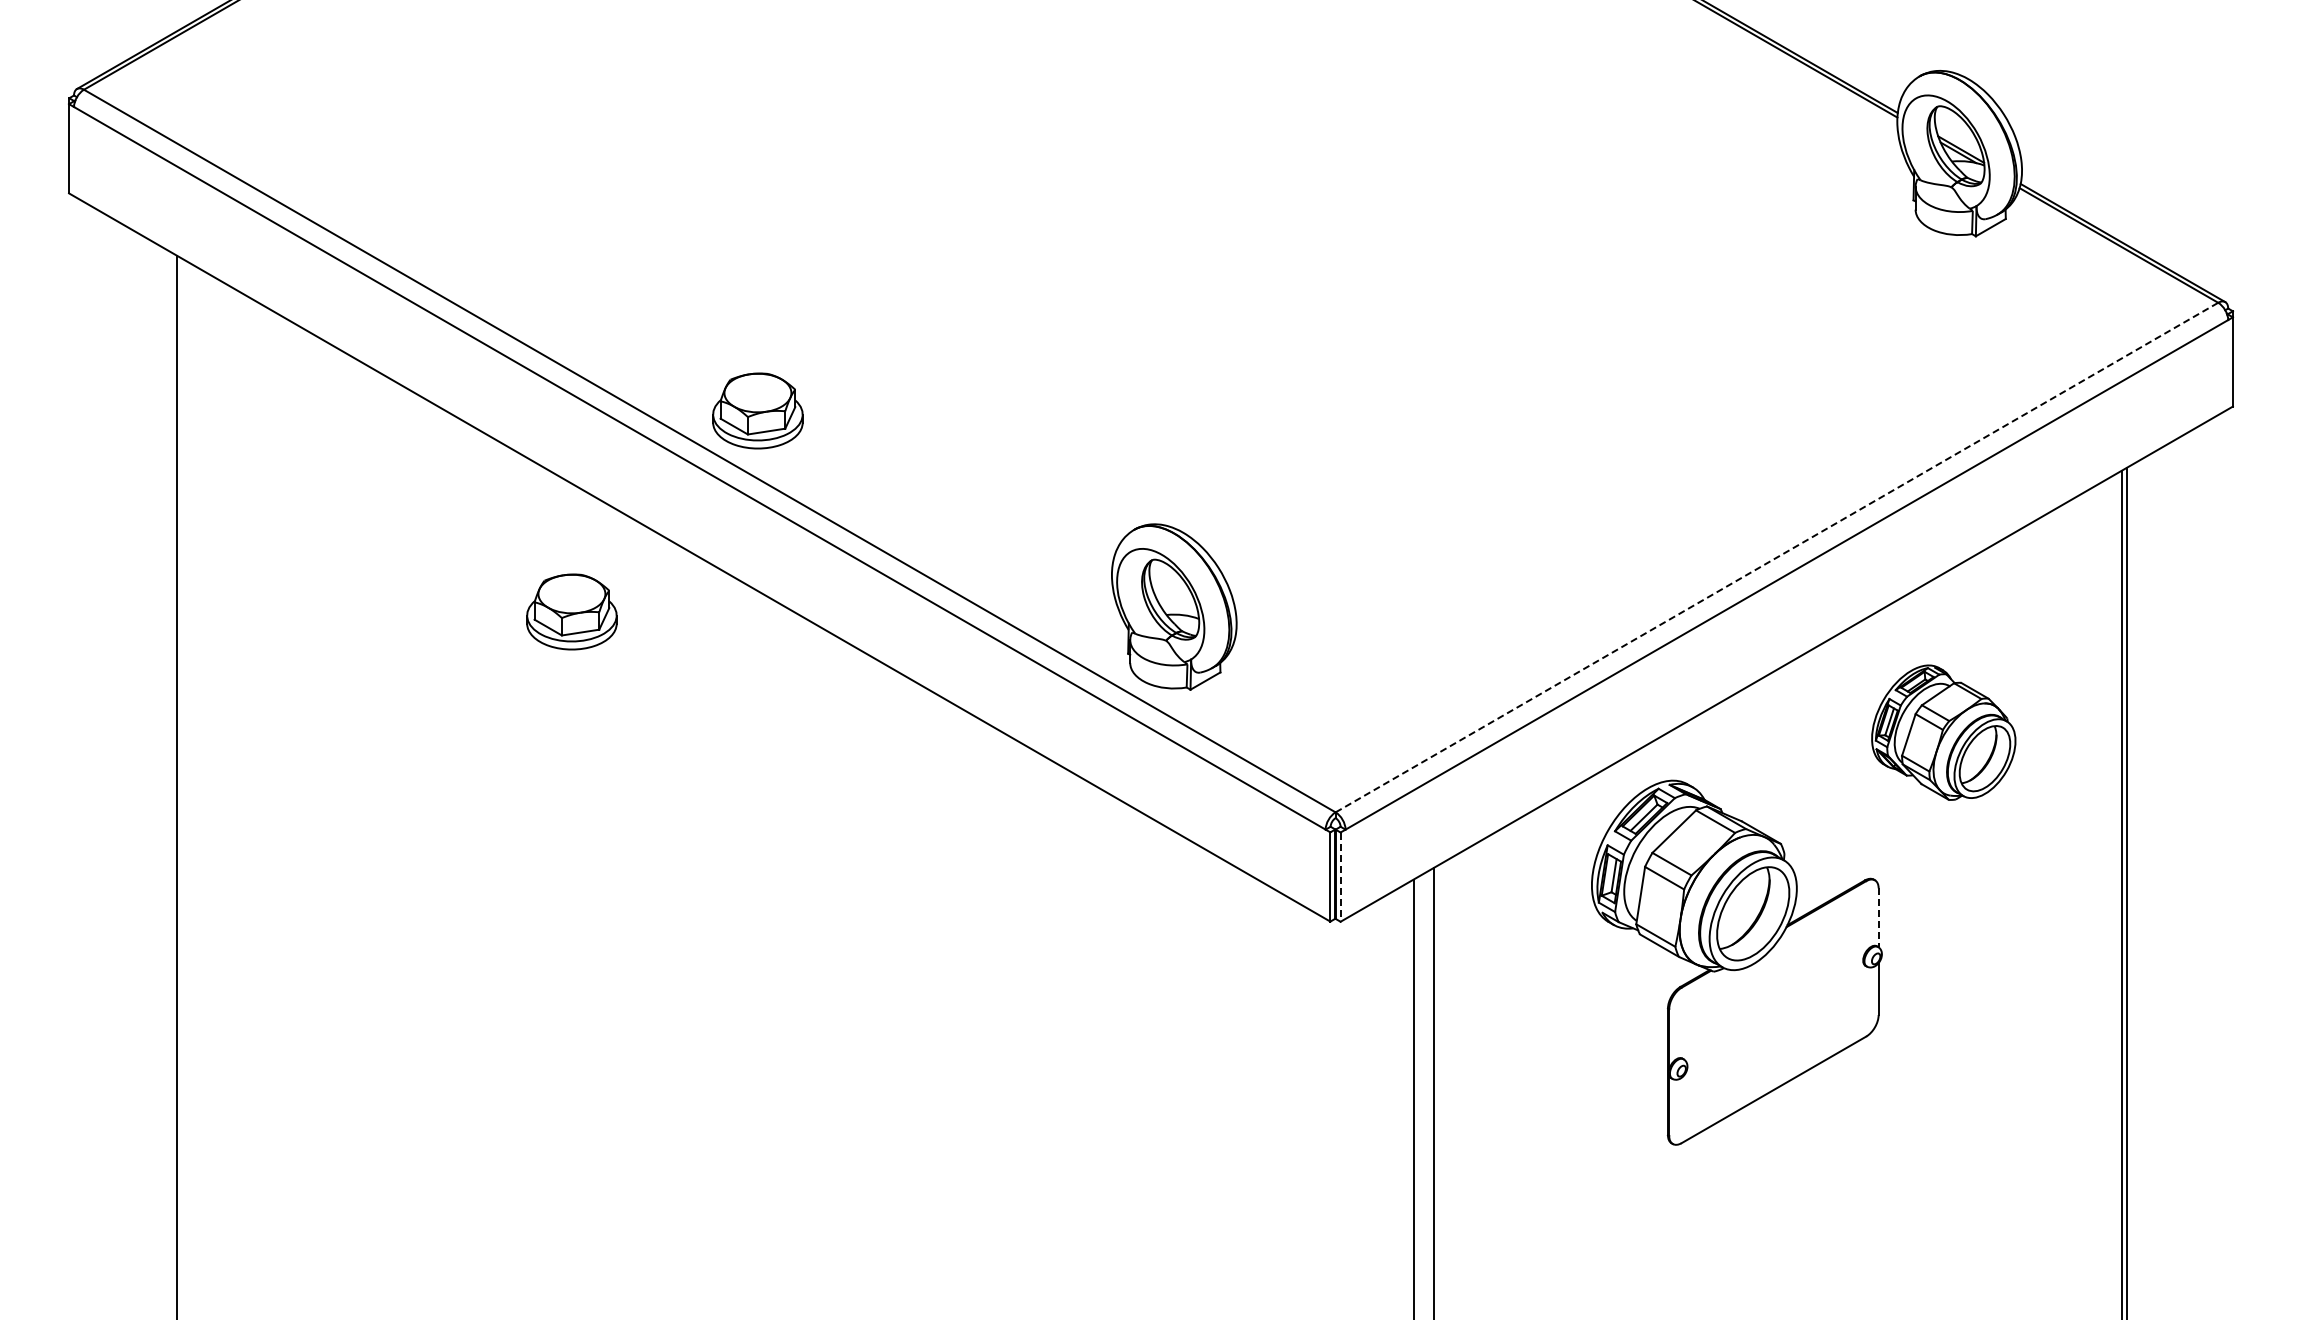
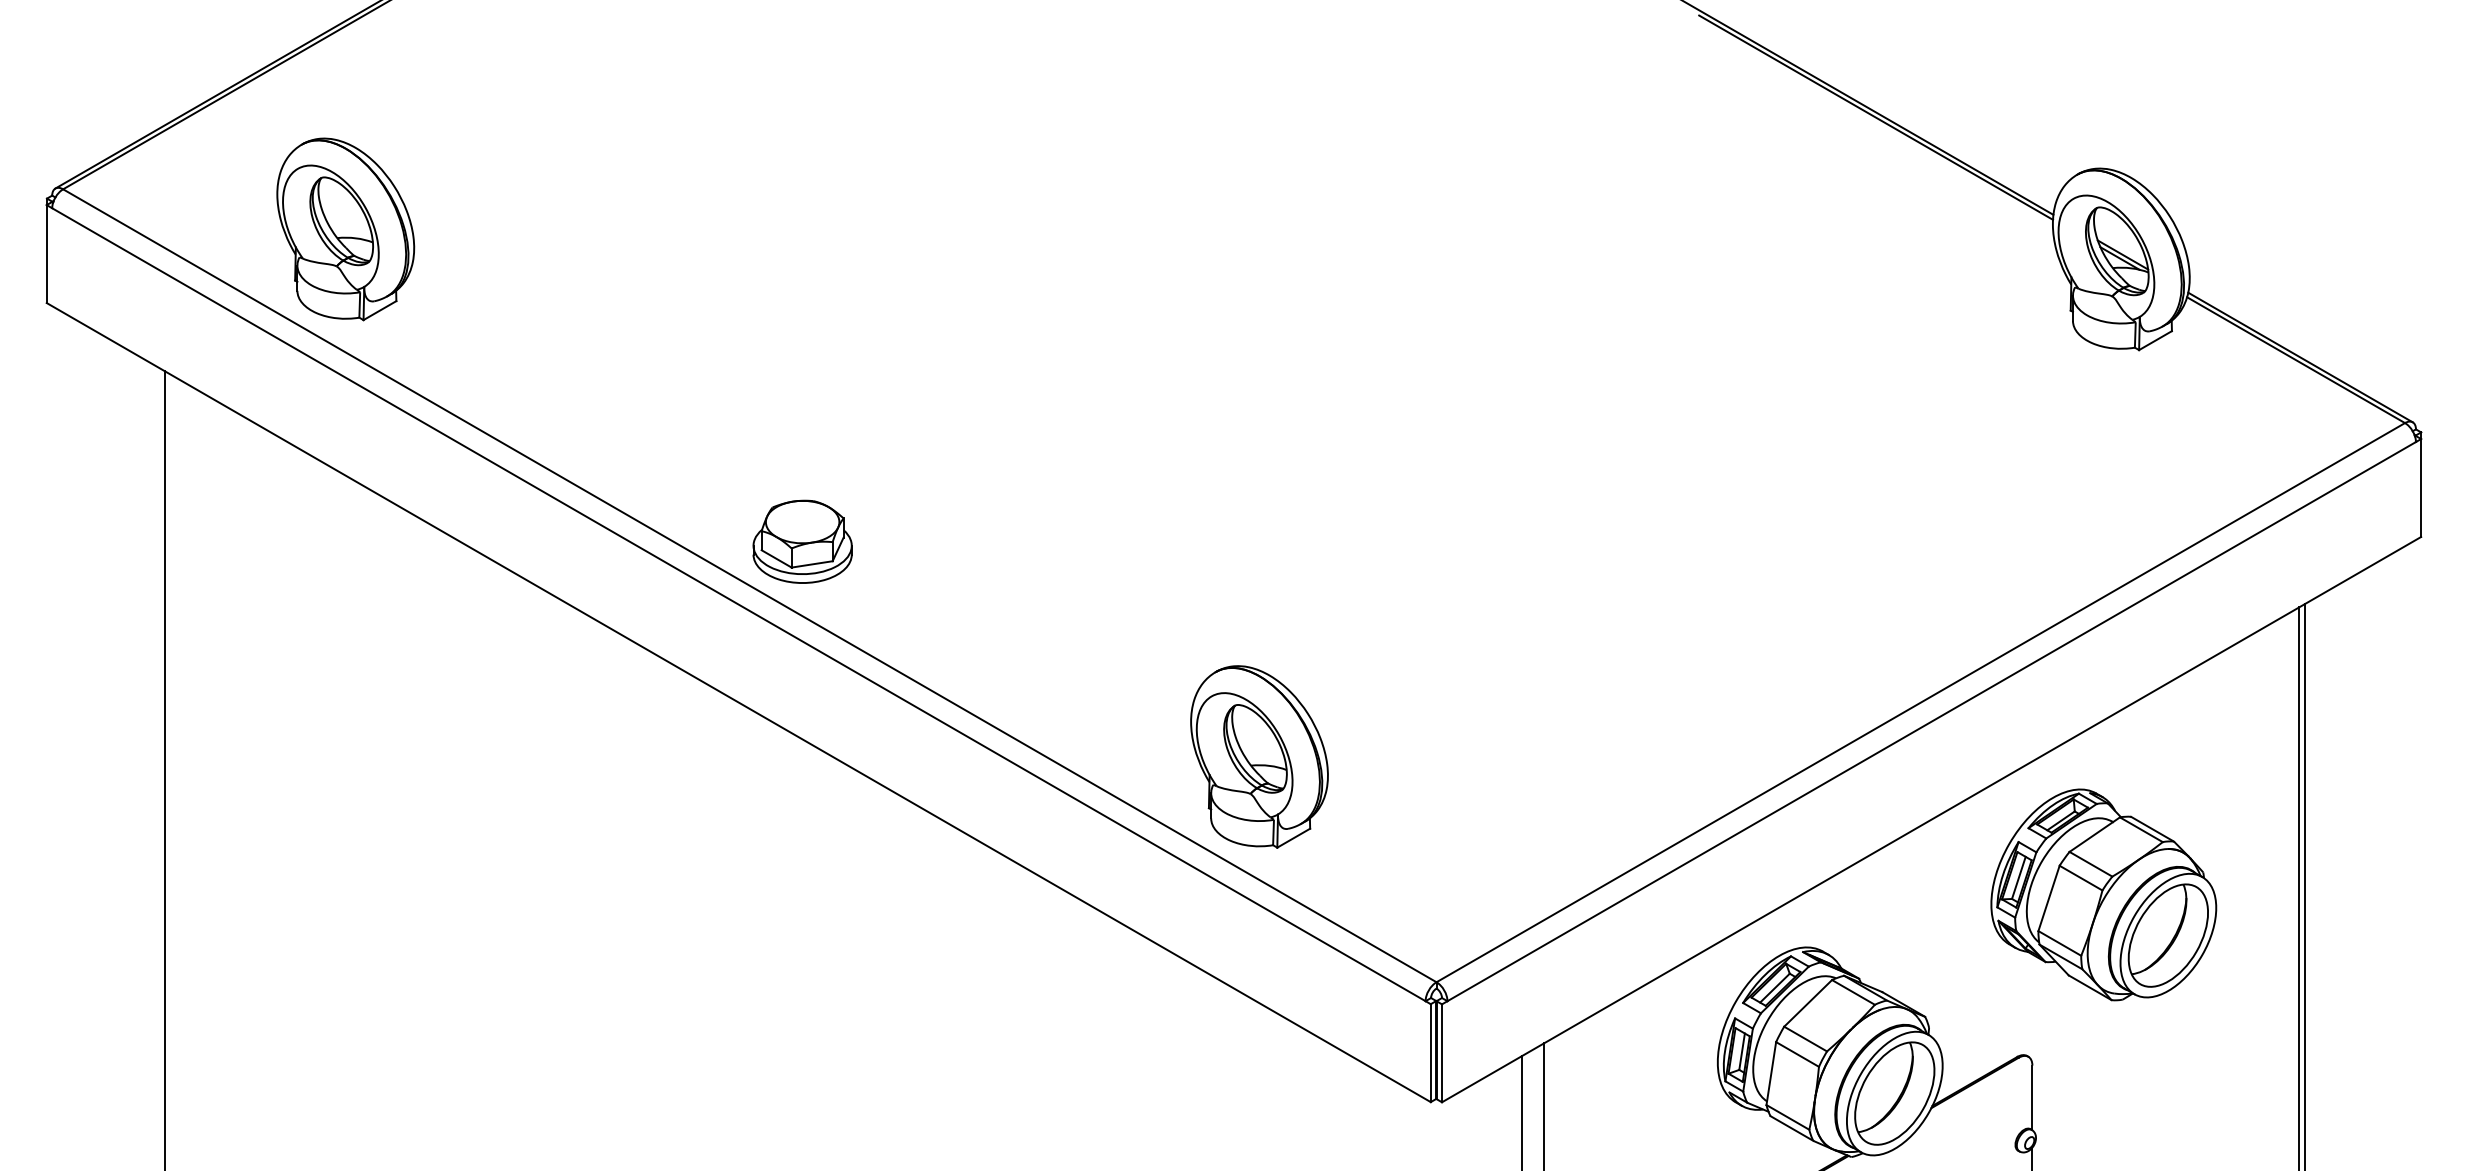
part: (341, 125) -> (345, 228), added
line: (1776, 557) -> (1920, 702), dashed -> solid
part: (571, 611) -> (598, 761), removed
part: (1943, 732) -> (2103, 894), size x1.43
line: (1340, 877) -> (1441, 1053), dashed -> solid
line: (1878, 918) -> (2032, 1098), dashed -> solid

